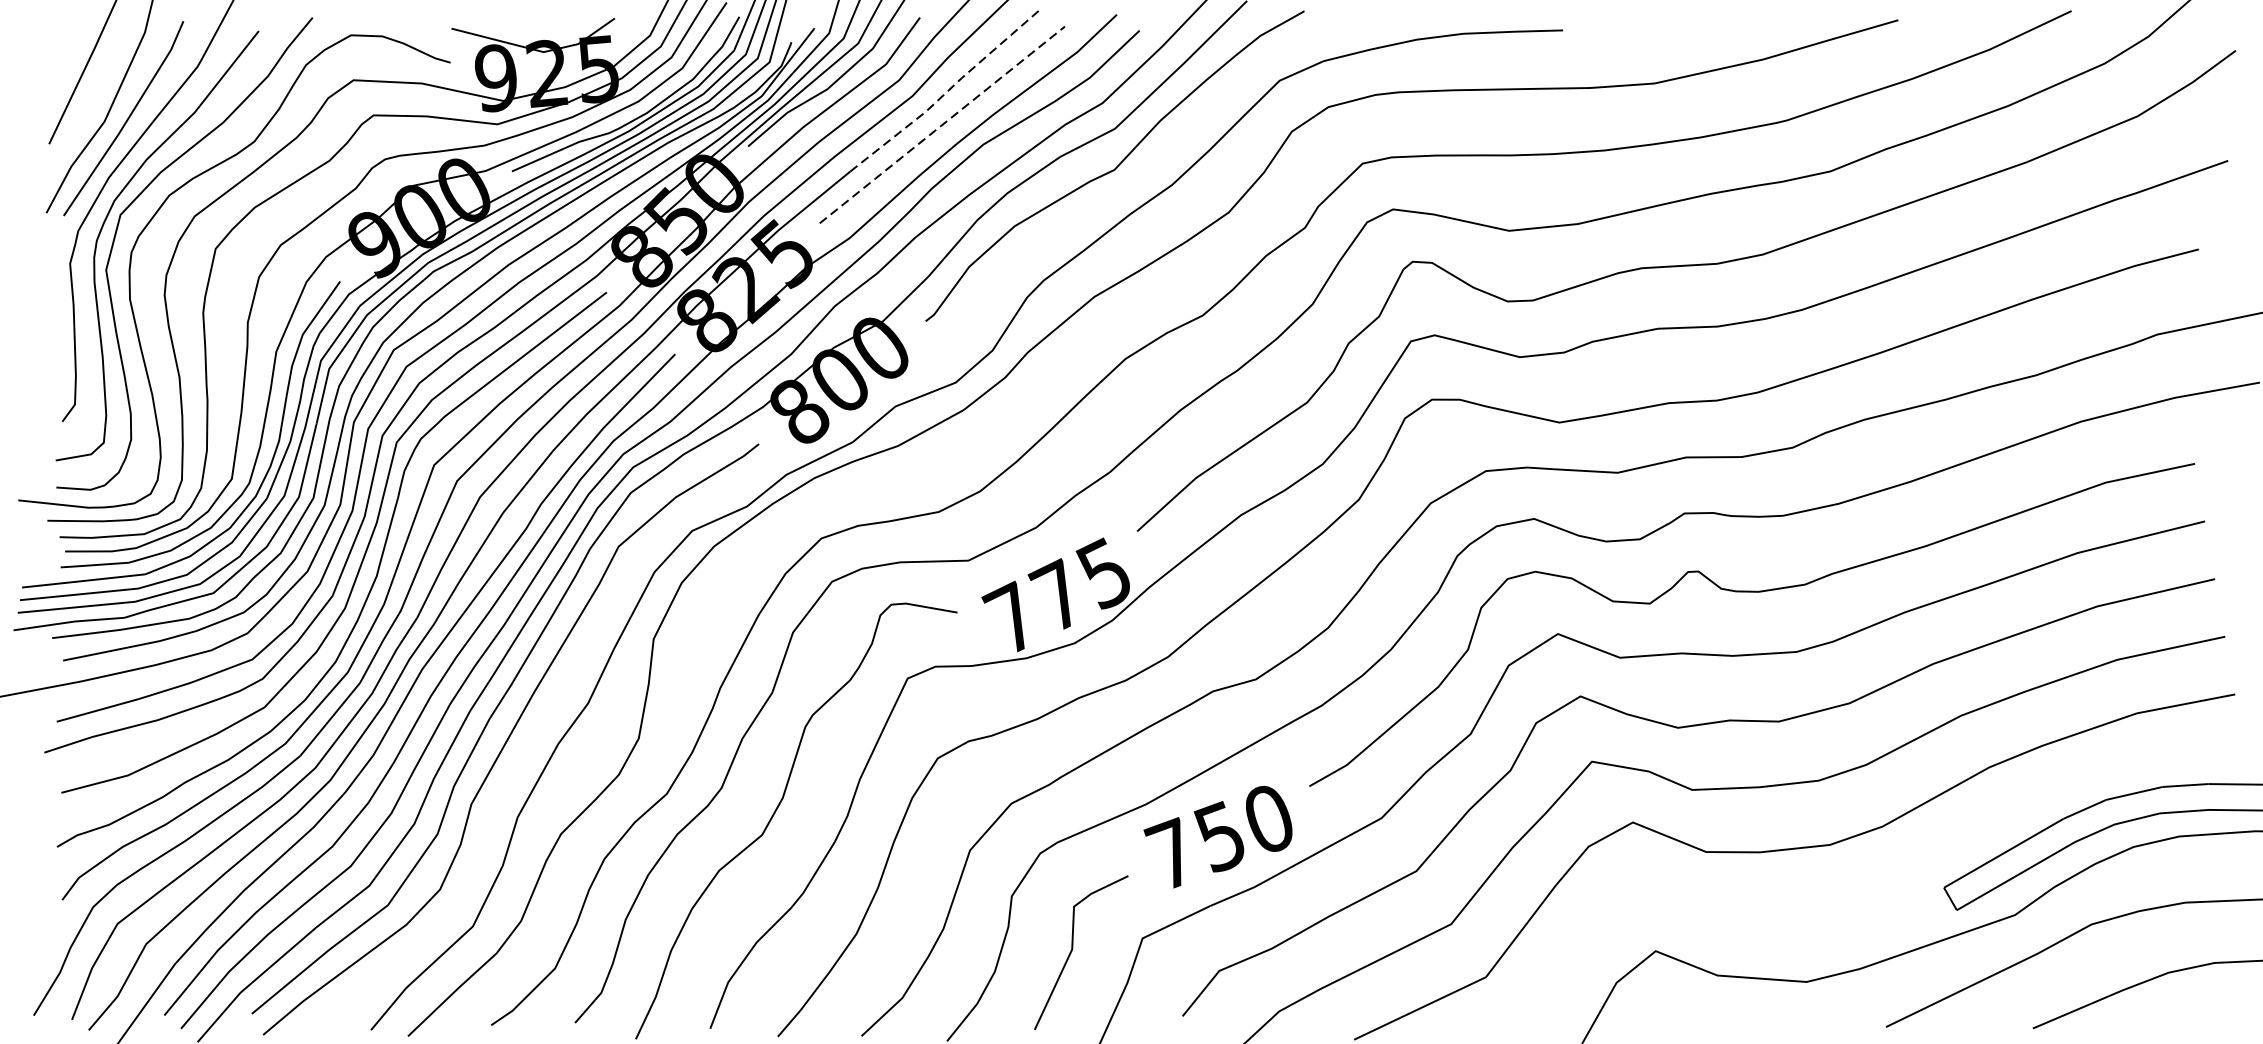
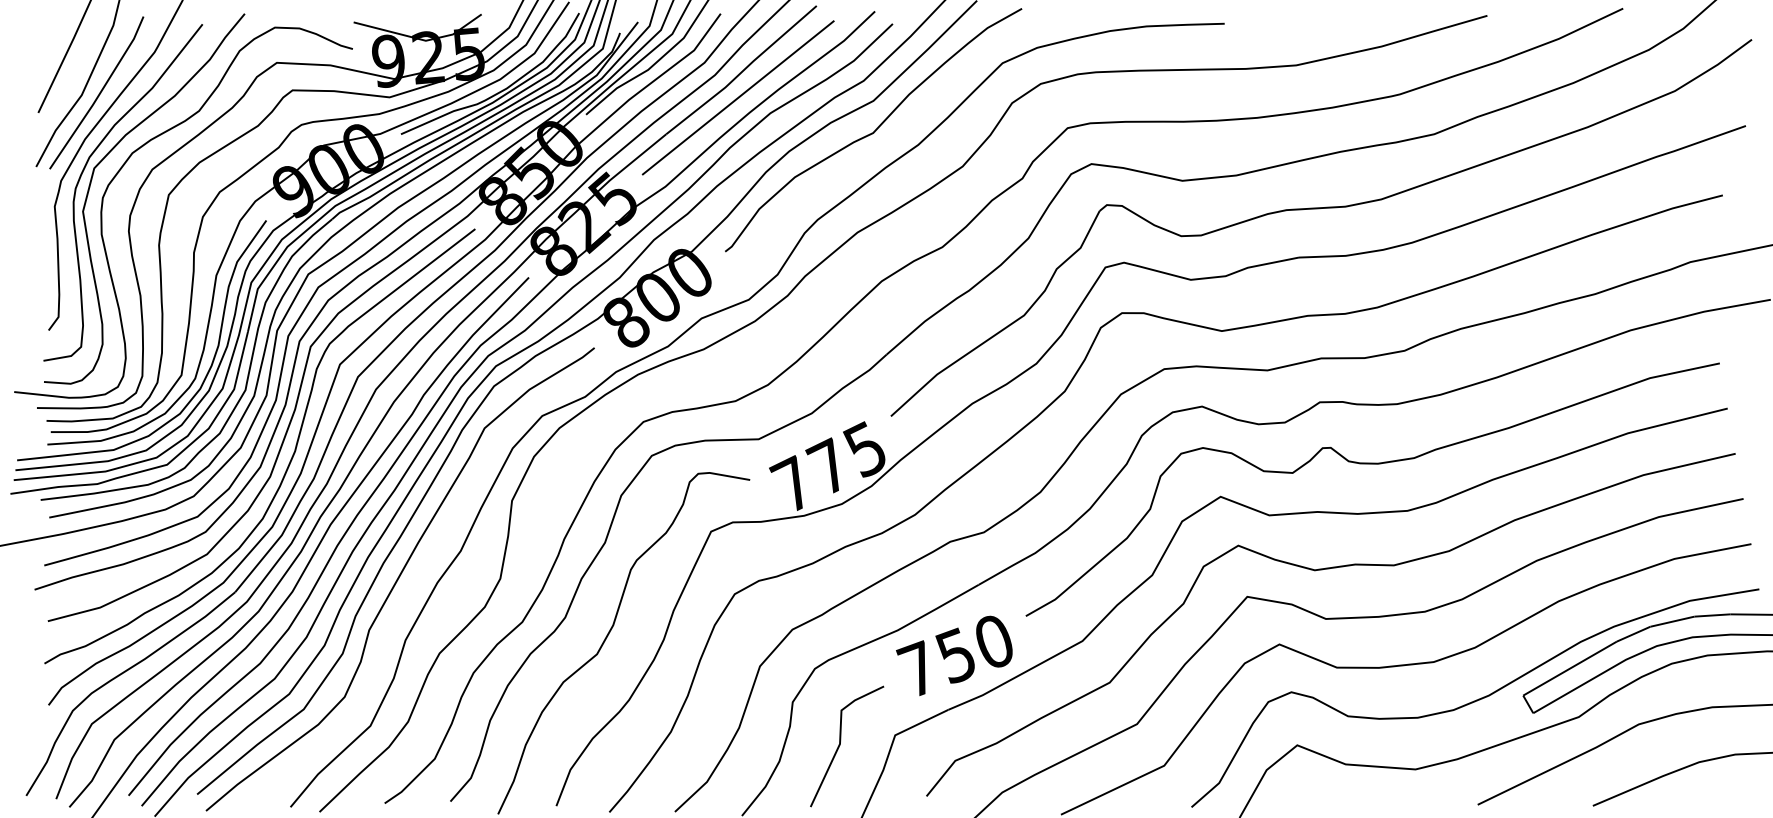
line: (947, 91) -> (742, 71), dashed -> solid
line: (942, 125) -> (738, 98), dashed -> solid
curve: (1884, 892) -> (1476, 699), added

